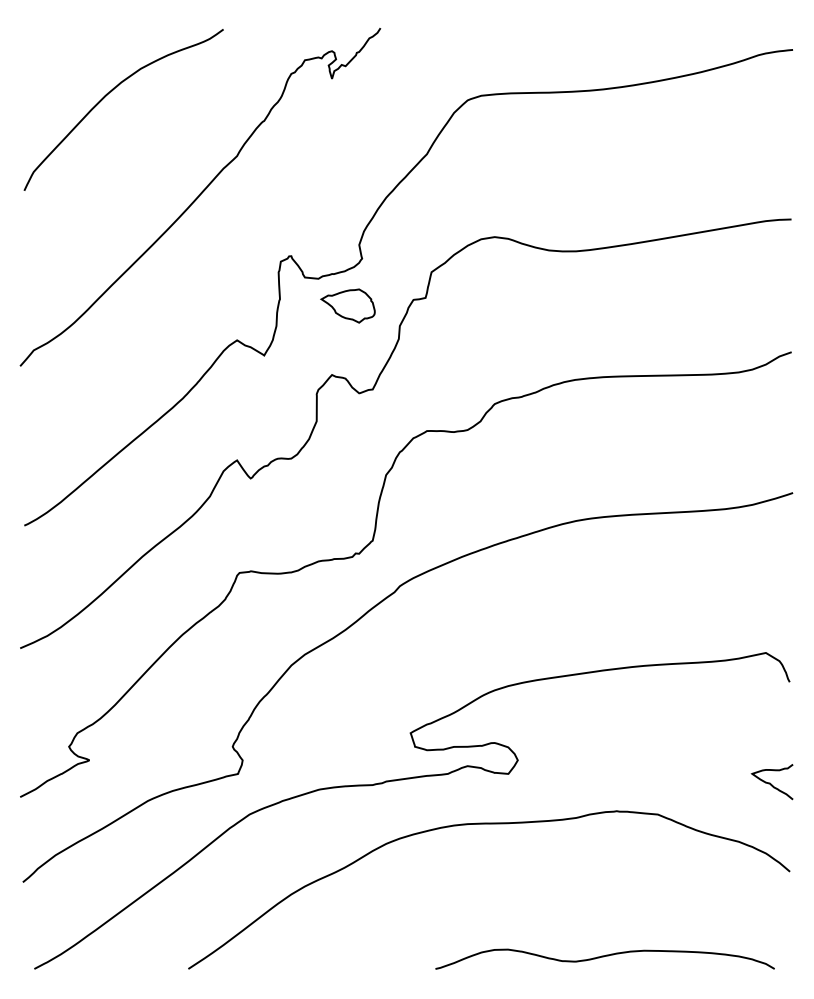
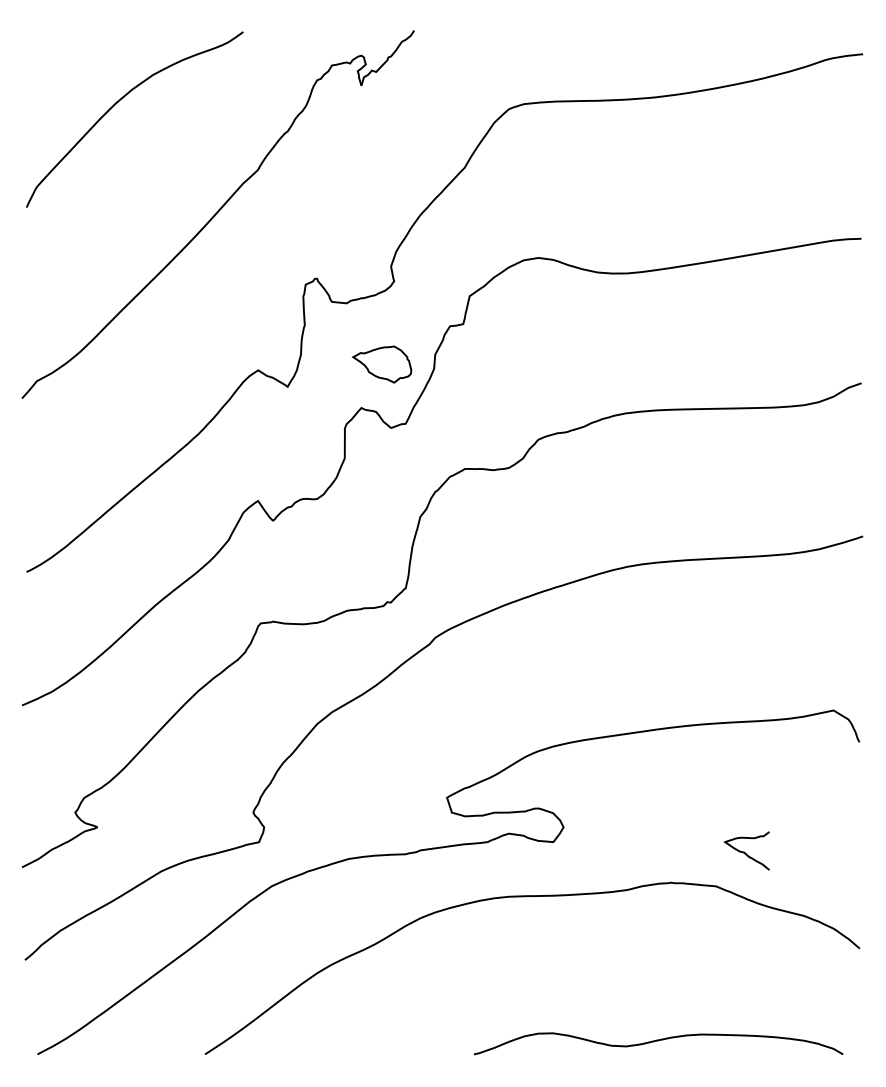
part: (347, 305) -> (381, 363), moved
curve: (770, 782) -> (744, 851), moved

